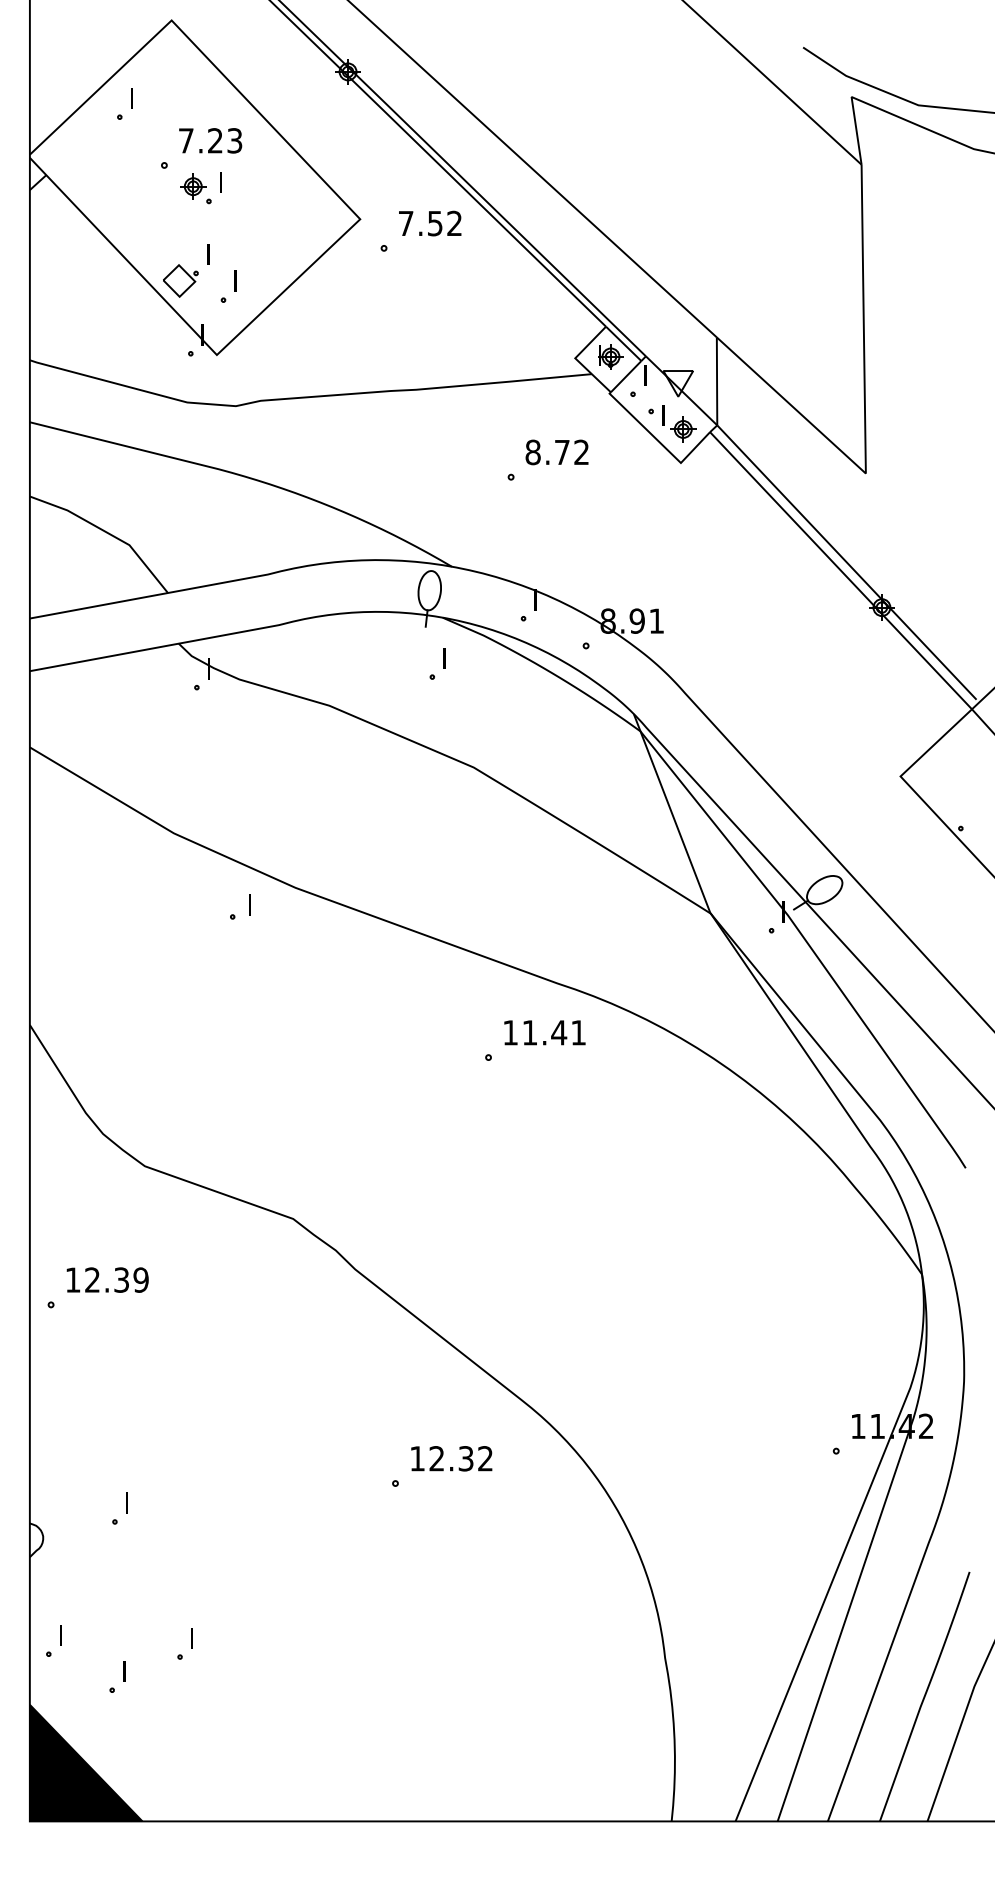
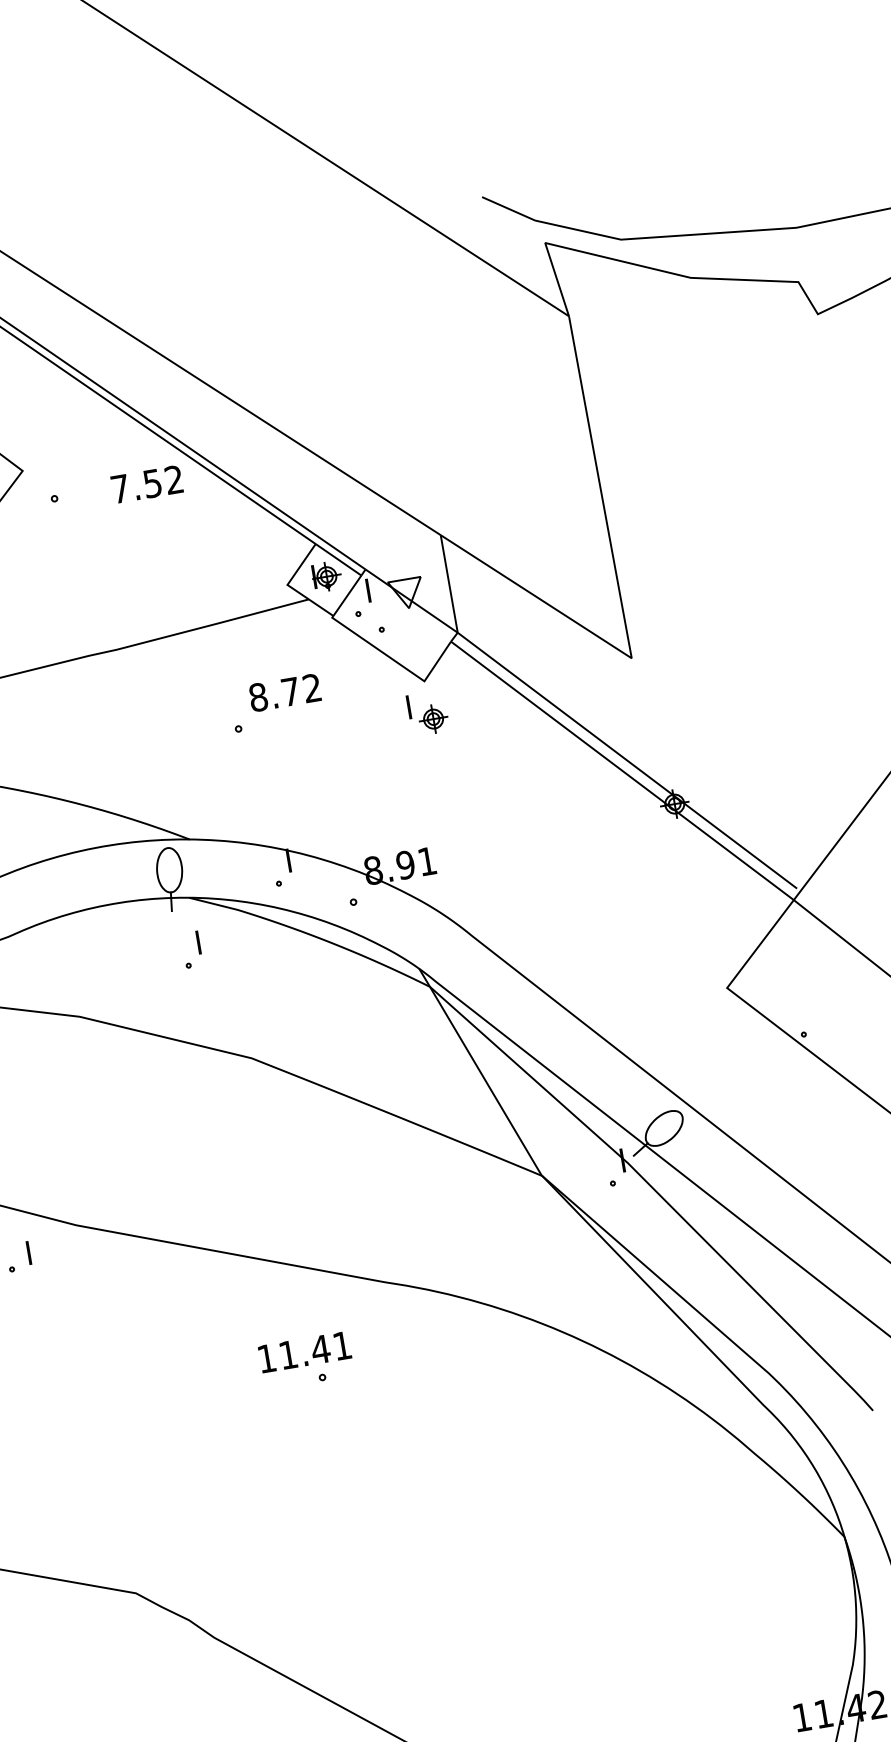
text: (430, 223) -> (147, 484), moved
part: (679, 423) -> (428, 713), moved
text: (544, 1032) -> (304, 1351), moved

